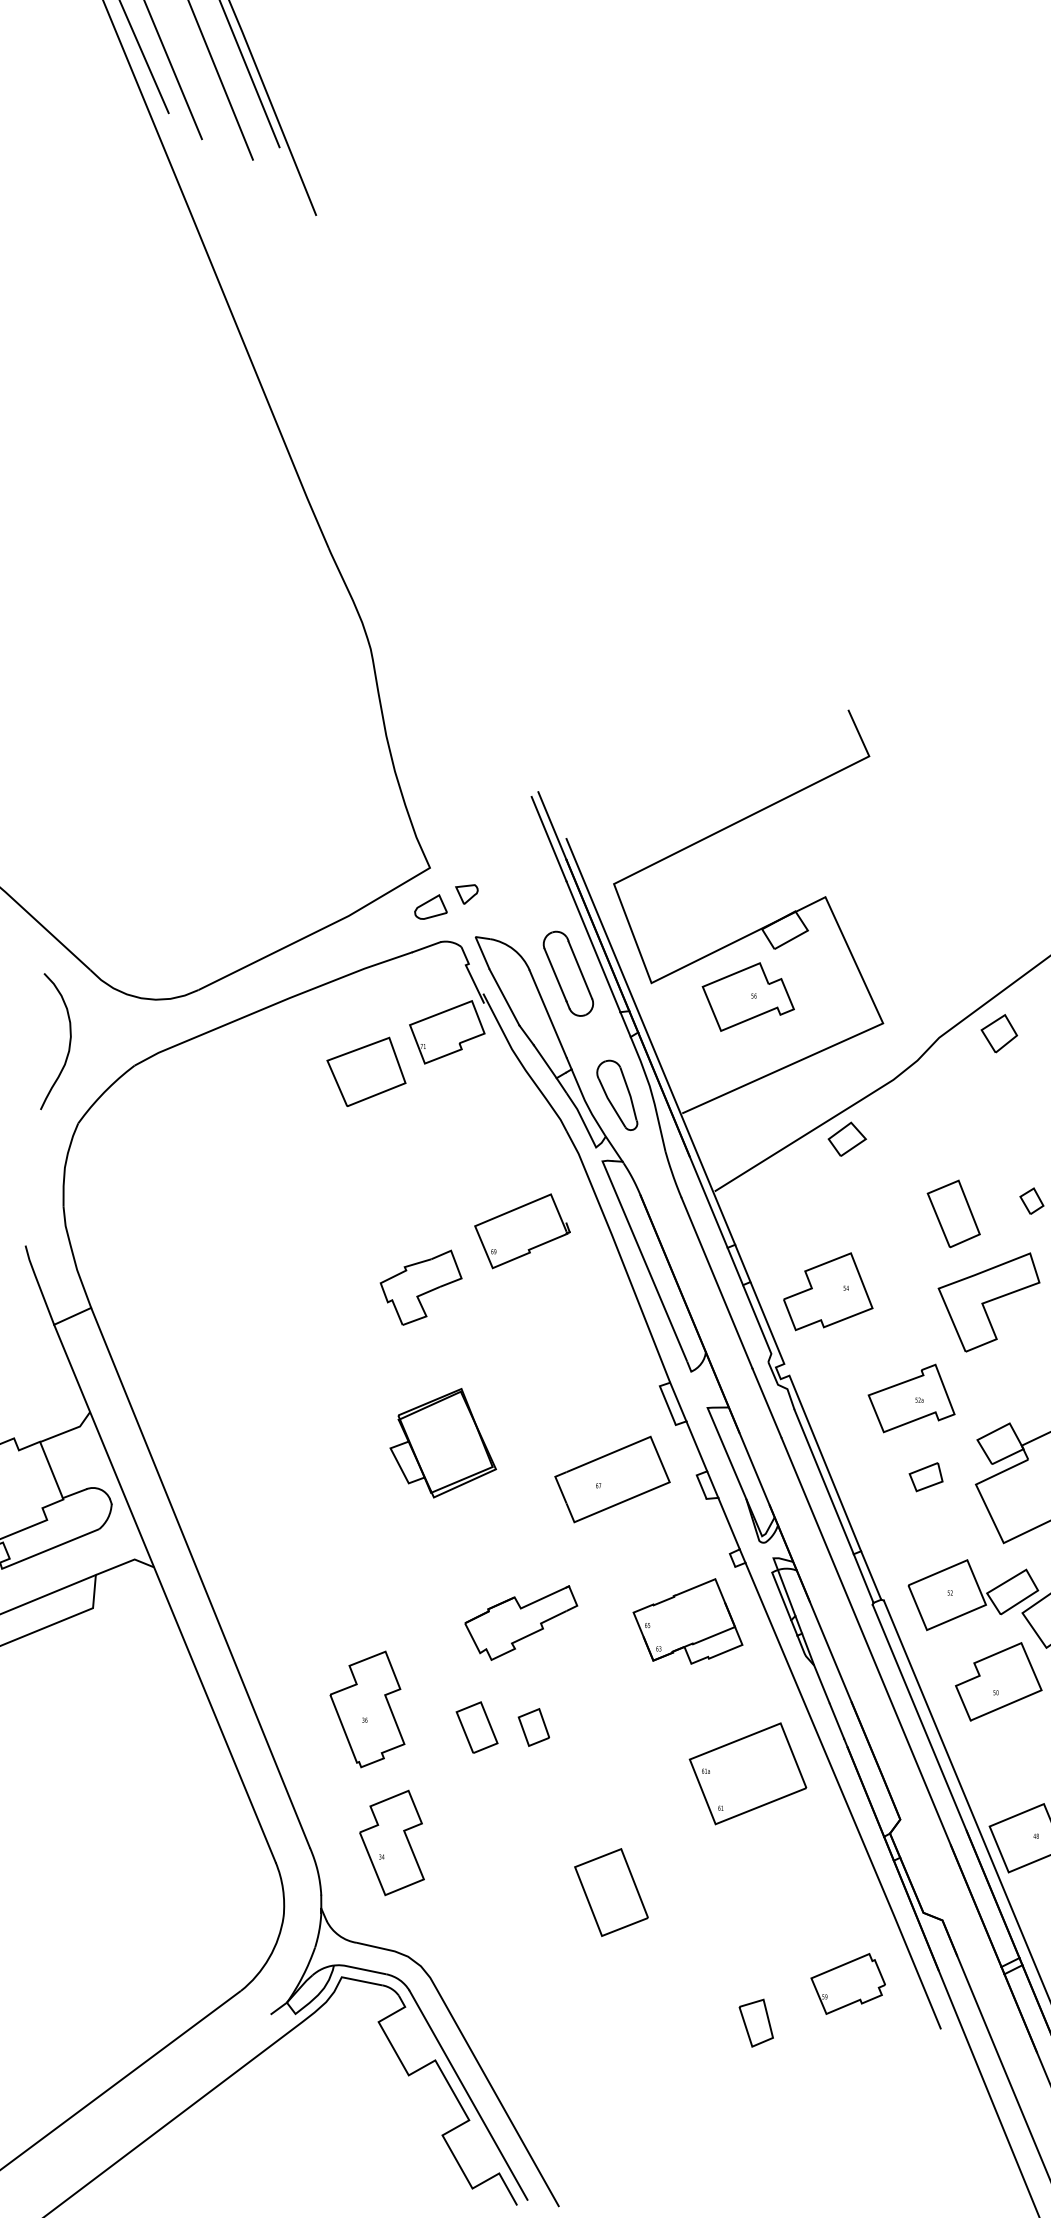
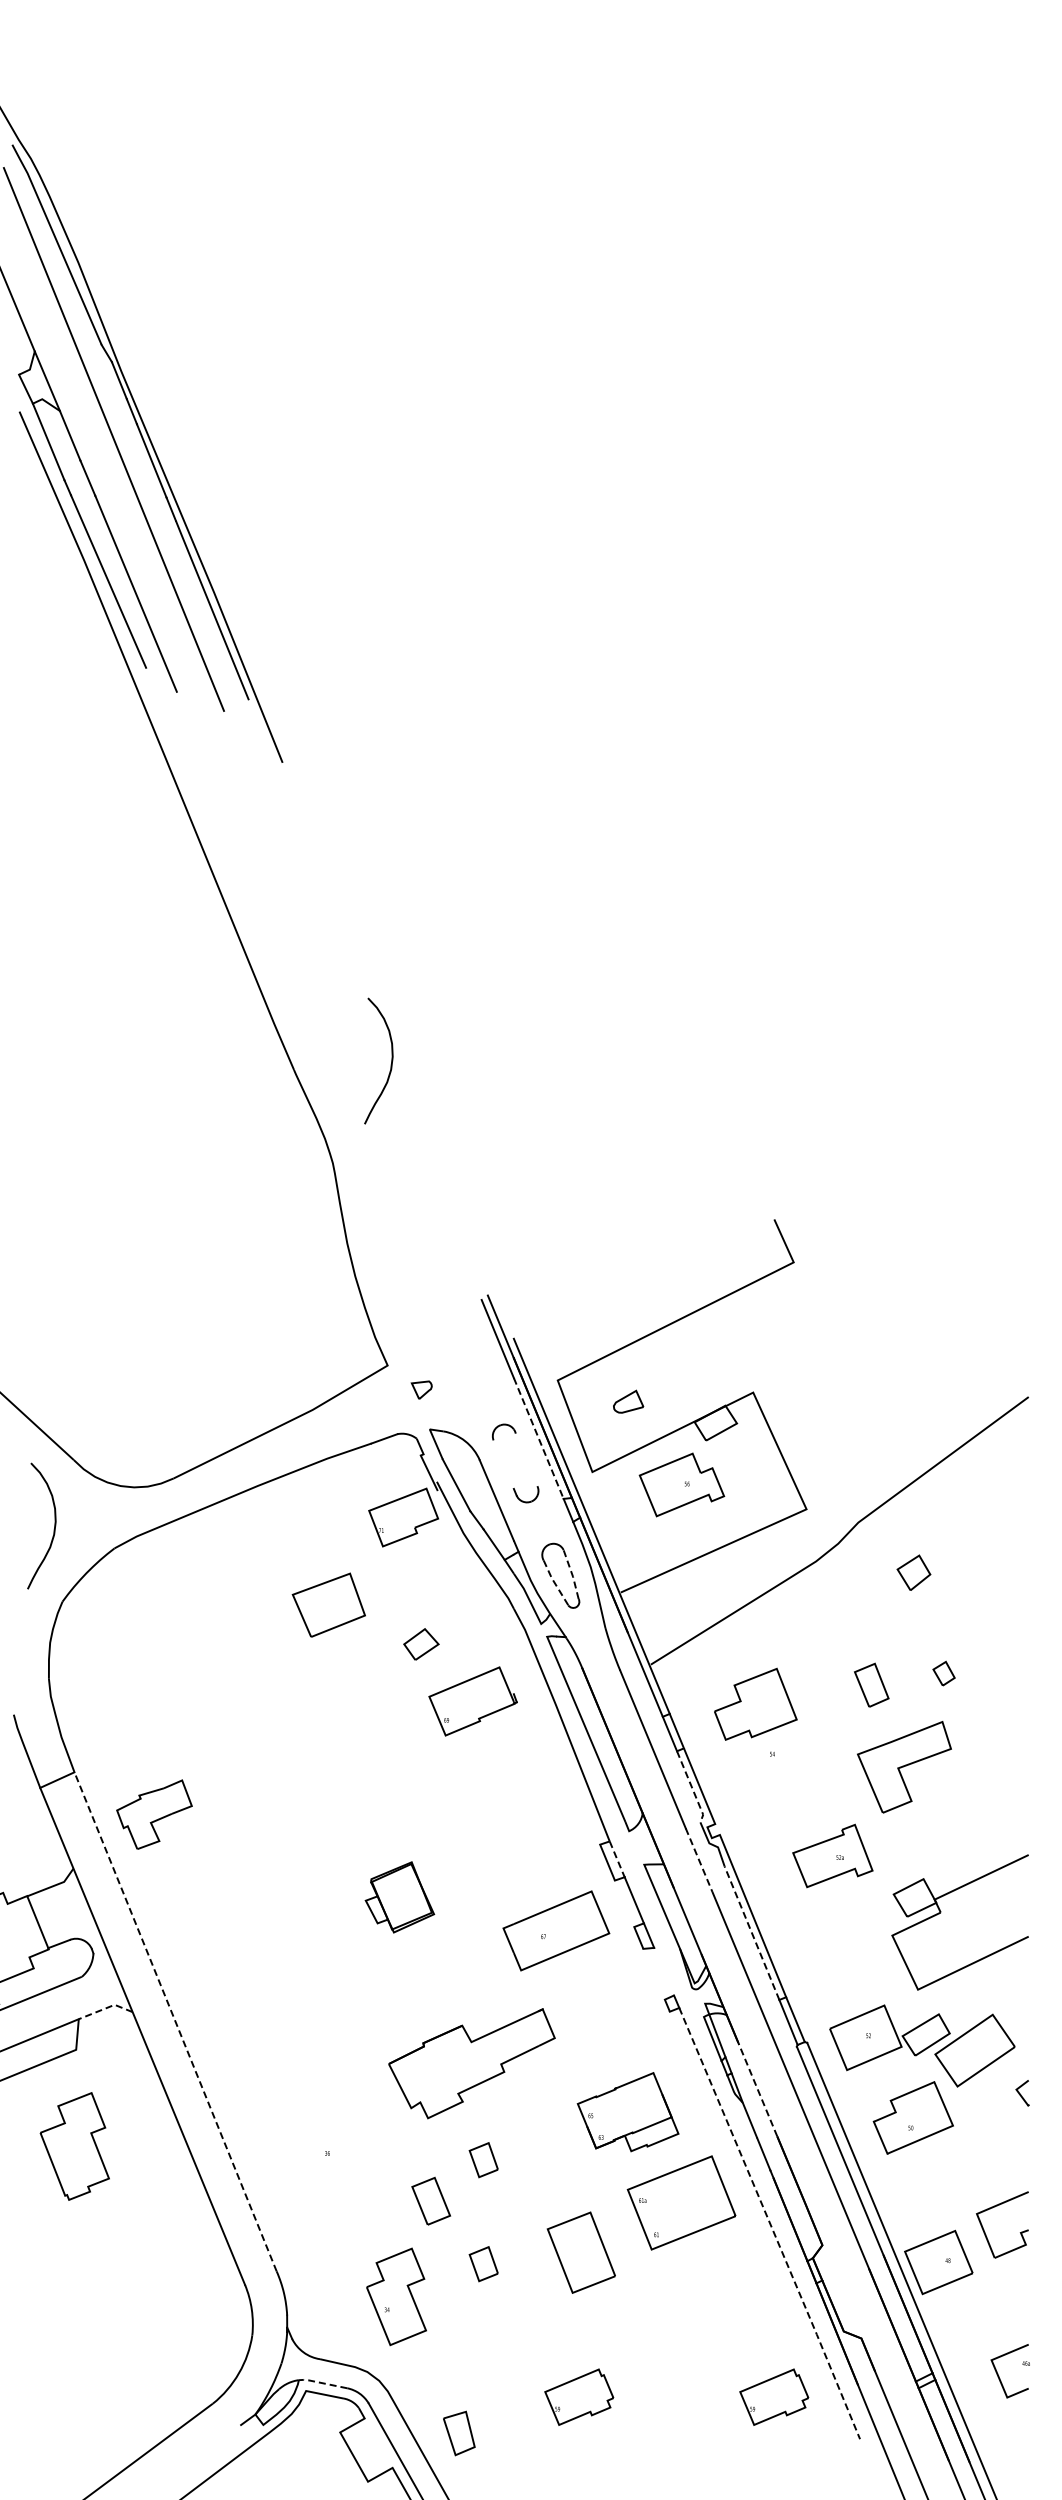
curve: (433, 542) -> (390, 1064), added
part: (430, 906) -> (628, 1401), moved
line: (593, 946) -> (538, 1438), solid -> dashed
line: (580, 969) -> (526, 1459), removed
line: (555, 974) -> (503, 1464), removed
part: (998, 1033) -> (913, 1572), moved
part: (365, 1071) -> (328, 1604), moved
line: (629, 1093) -> (572, 1574), solid -> dashed
line: (610, 1103) -> (554, 1583), solid -> dashed
part: (847, 1139) -> (421, 1644), moved
part: (953, 1212) -> (871, 1684), size x0.7
part: (421, 1287) -> (154, 1814), moved
part: (827, 1290) -> (755, 1703), moved
line: (759, 1325) -> (692, 1788), solid -> dashed
line: (678, 1402) -> (617, 1859), solid -> dashed
line: (767, 1403) -> (699, 1860), solid -> dashed
part: (442, 1443) -> (399, 1897), size x0.7
part: (926, 1476) -> (846, 1928), removed
line: (823, 1481) -> (751, 1932), solid -> dashed
line: (729, 1523) -> (664, 1971), removed
line: (125, 1563) -> (106, 2008), solid -> dashed
line: (200, 1577) -> (175, 2021), solid -> dashed
part: (687, 1621) -> (627, 2112), moved
part: (520, 1622) -> (471, 2063), size x1.6
line: (830, 1651) -> (757, 2089), solid -> dashed
part: (367, 1709) -> (74, 2146), moved
part: (477, 1726) -> (431, 2200), moved
line: (844, 1797) -> (770, 2224), solid -> dashed
part: (533, 1840) -> (483, 2264), added
part: (391, 1842) -> (396, 2296), moved
part: (610, 1892) -> (580, 2252), moved
line: (359, 1969) -> (322, 2383), solid -> dashed
part: (637, 1983) -> (579, 2396), added
part: (756, 2023) -> (459, 2433), moved

